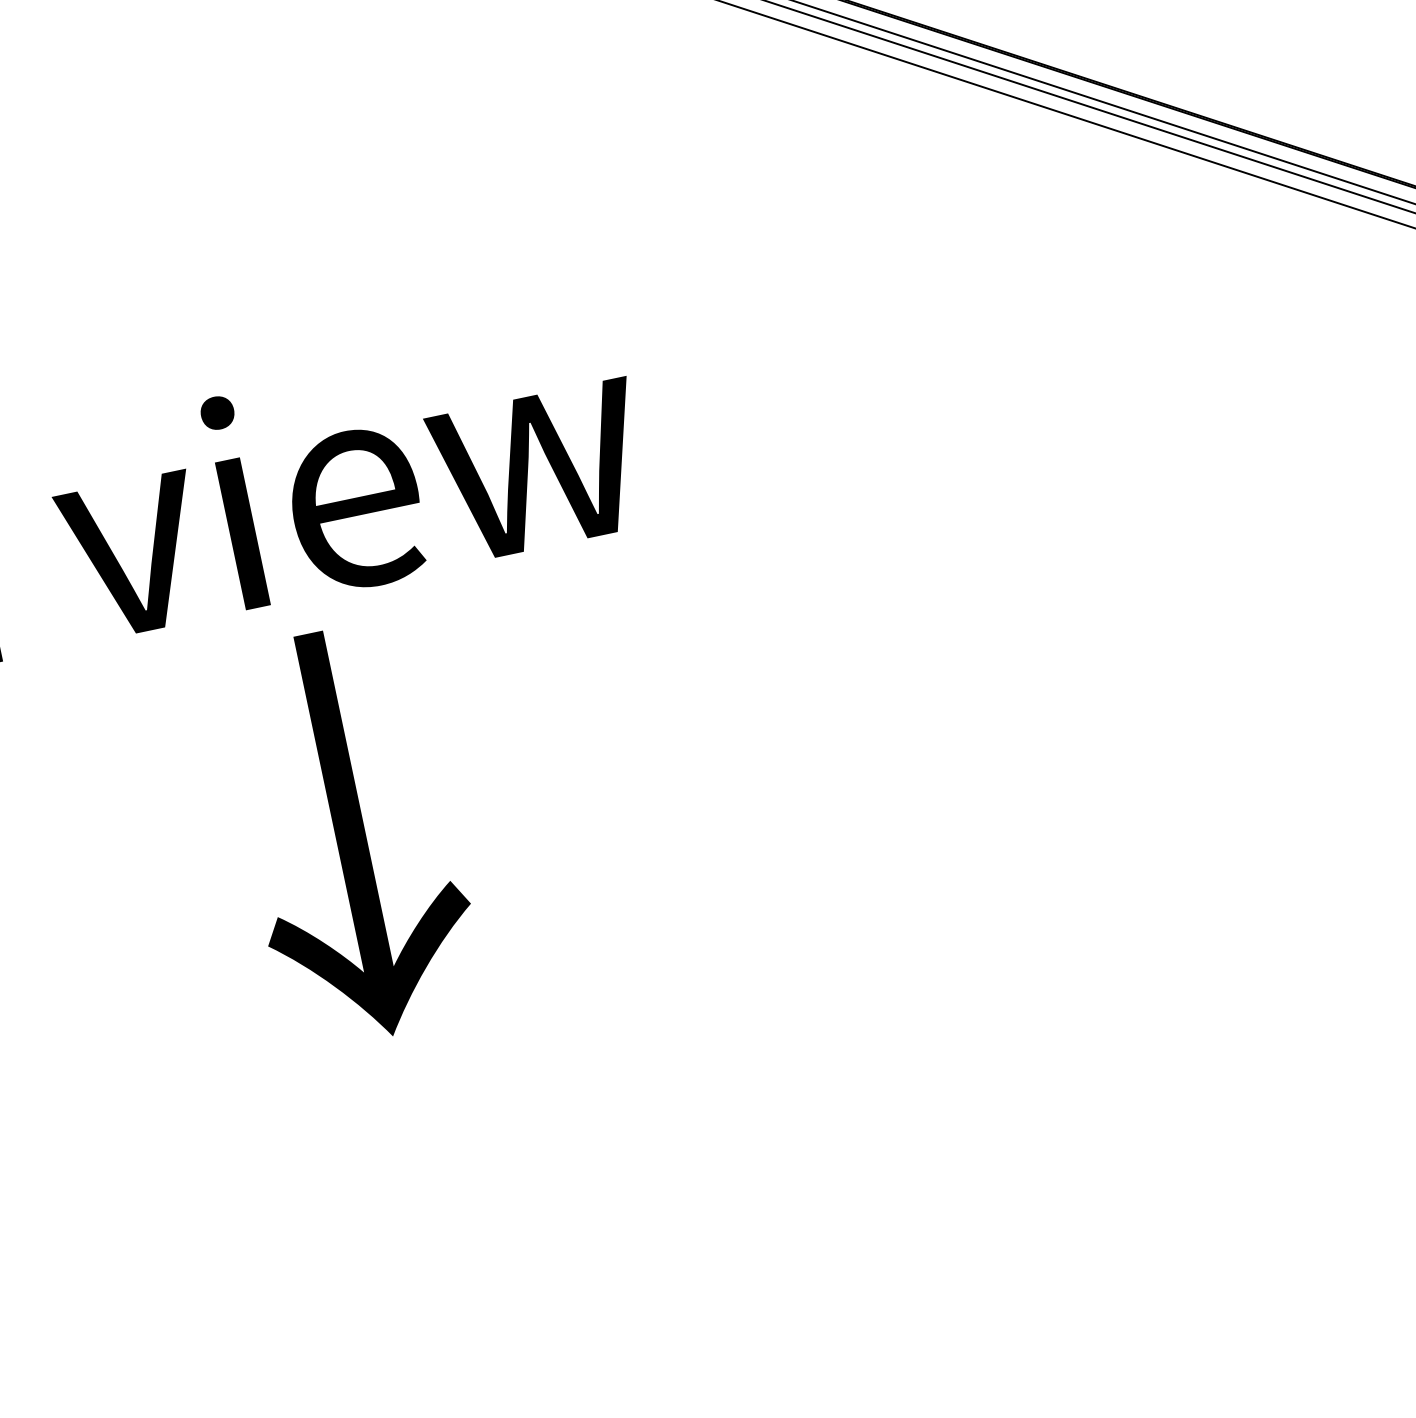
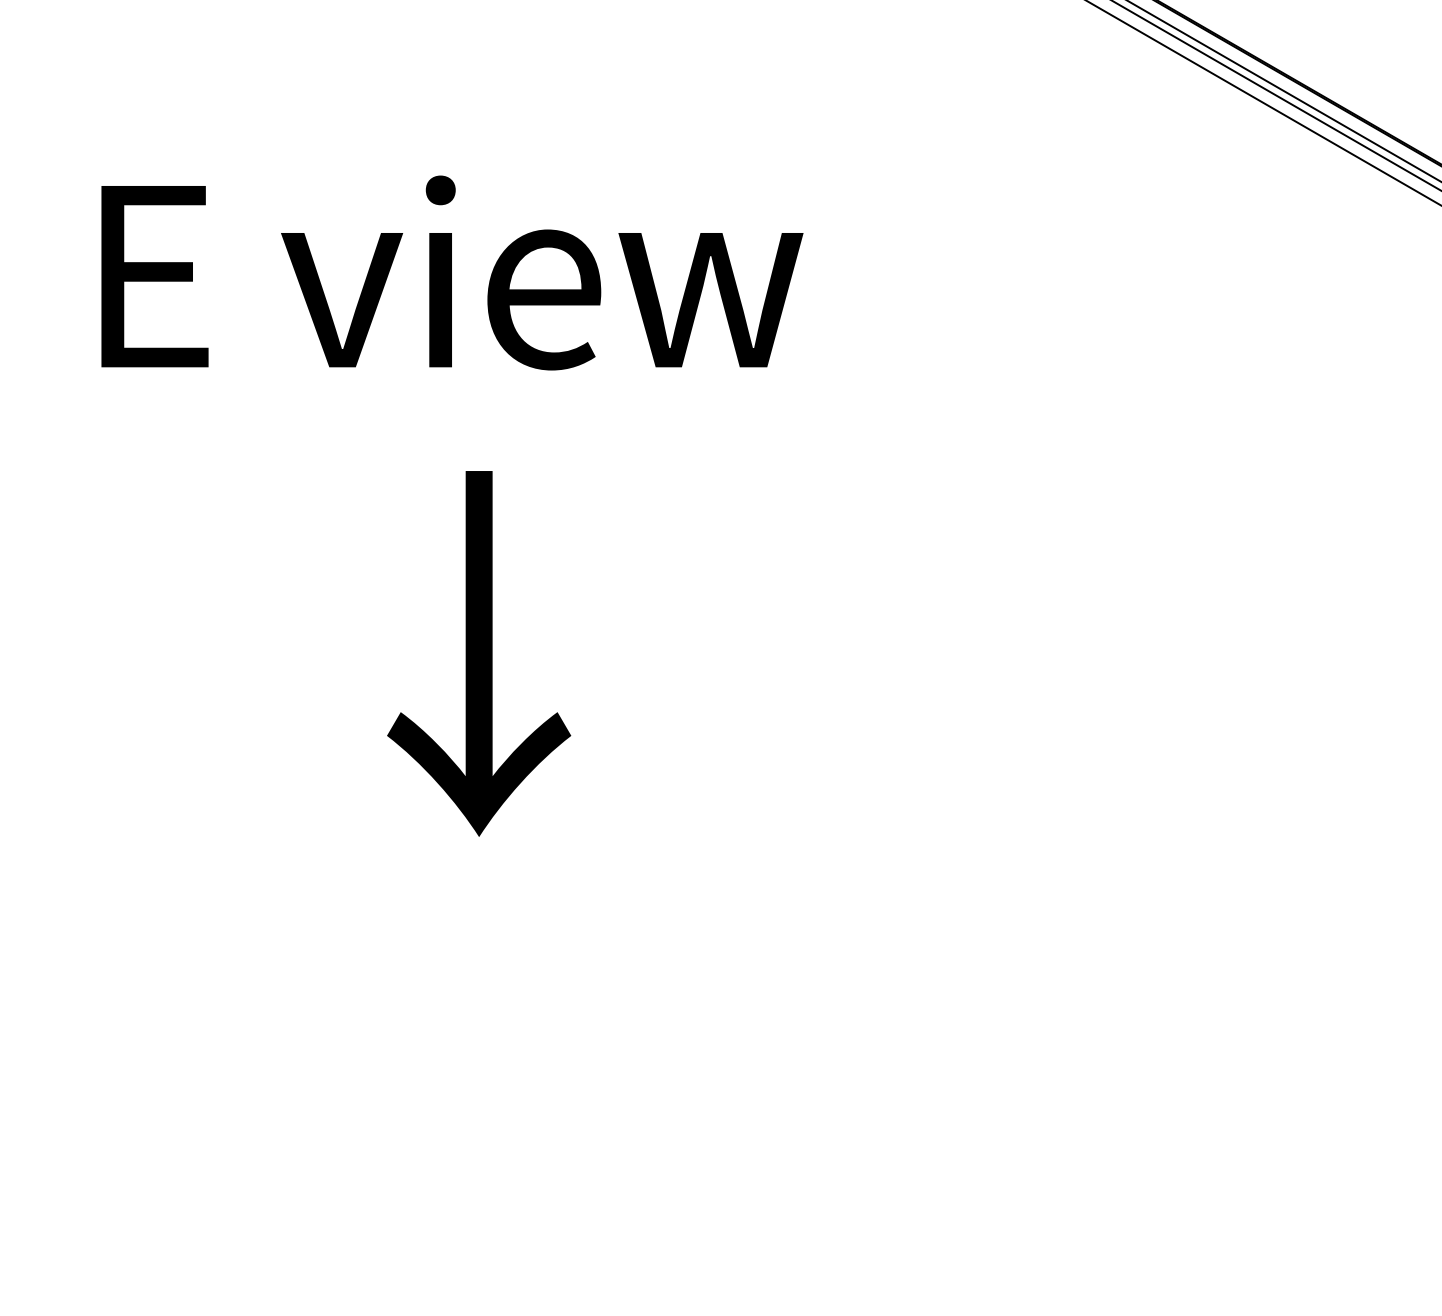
text: (350, 834) -> (479, 653), moved

